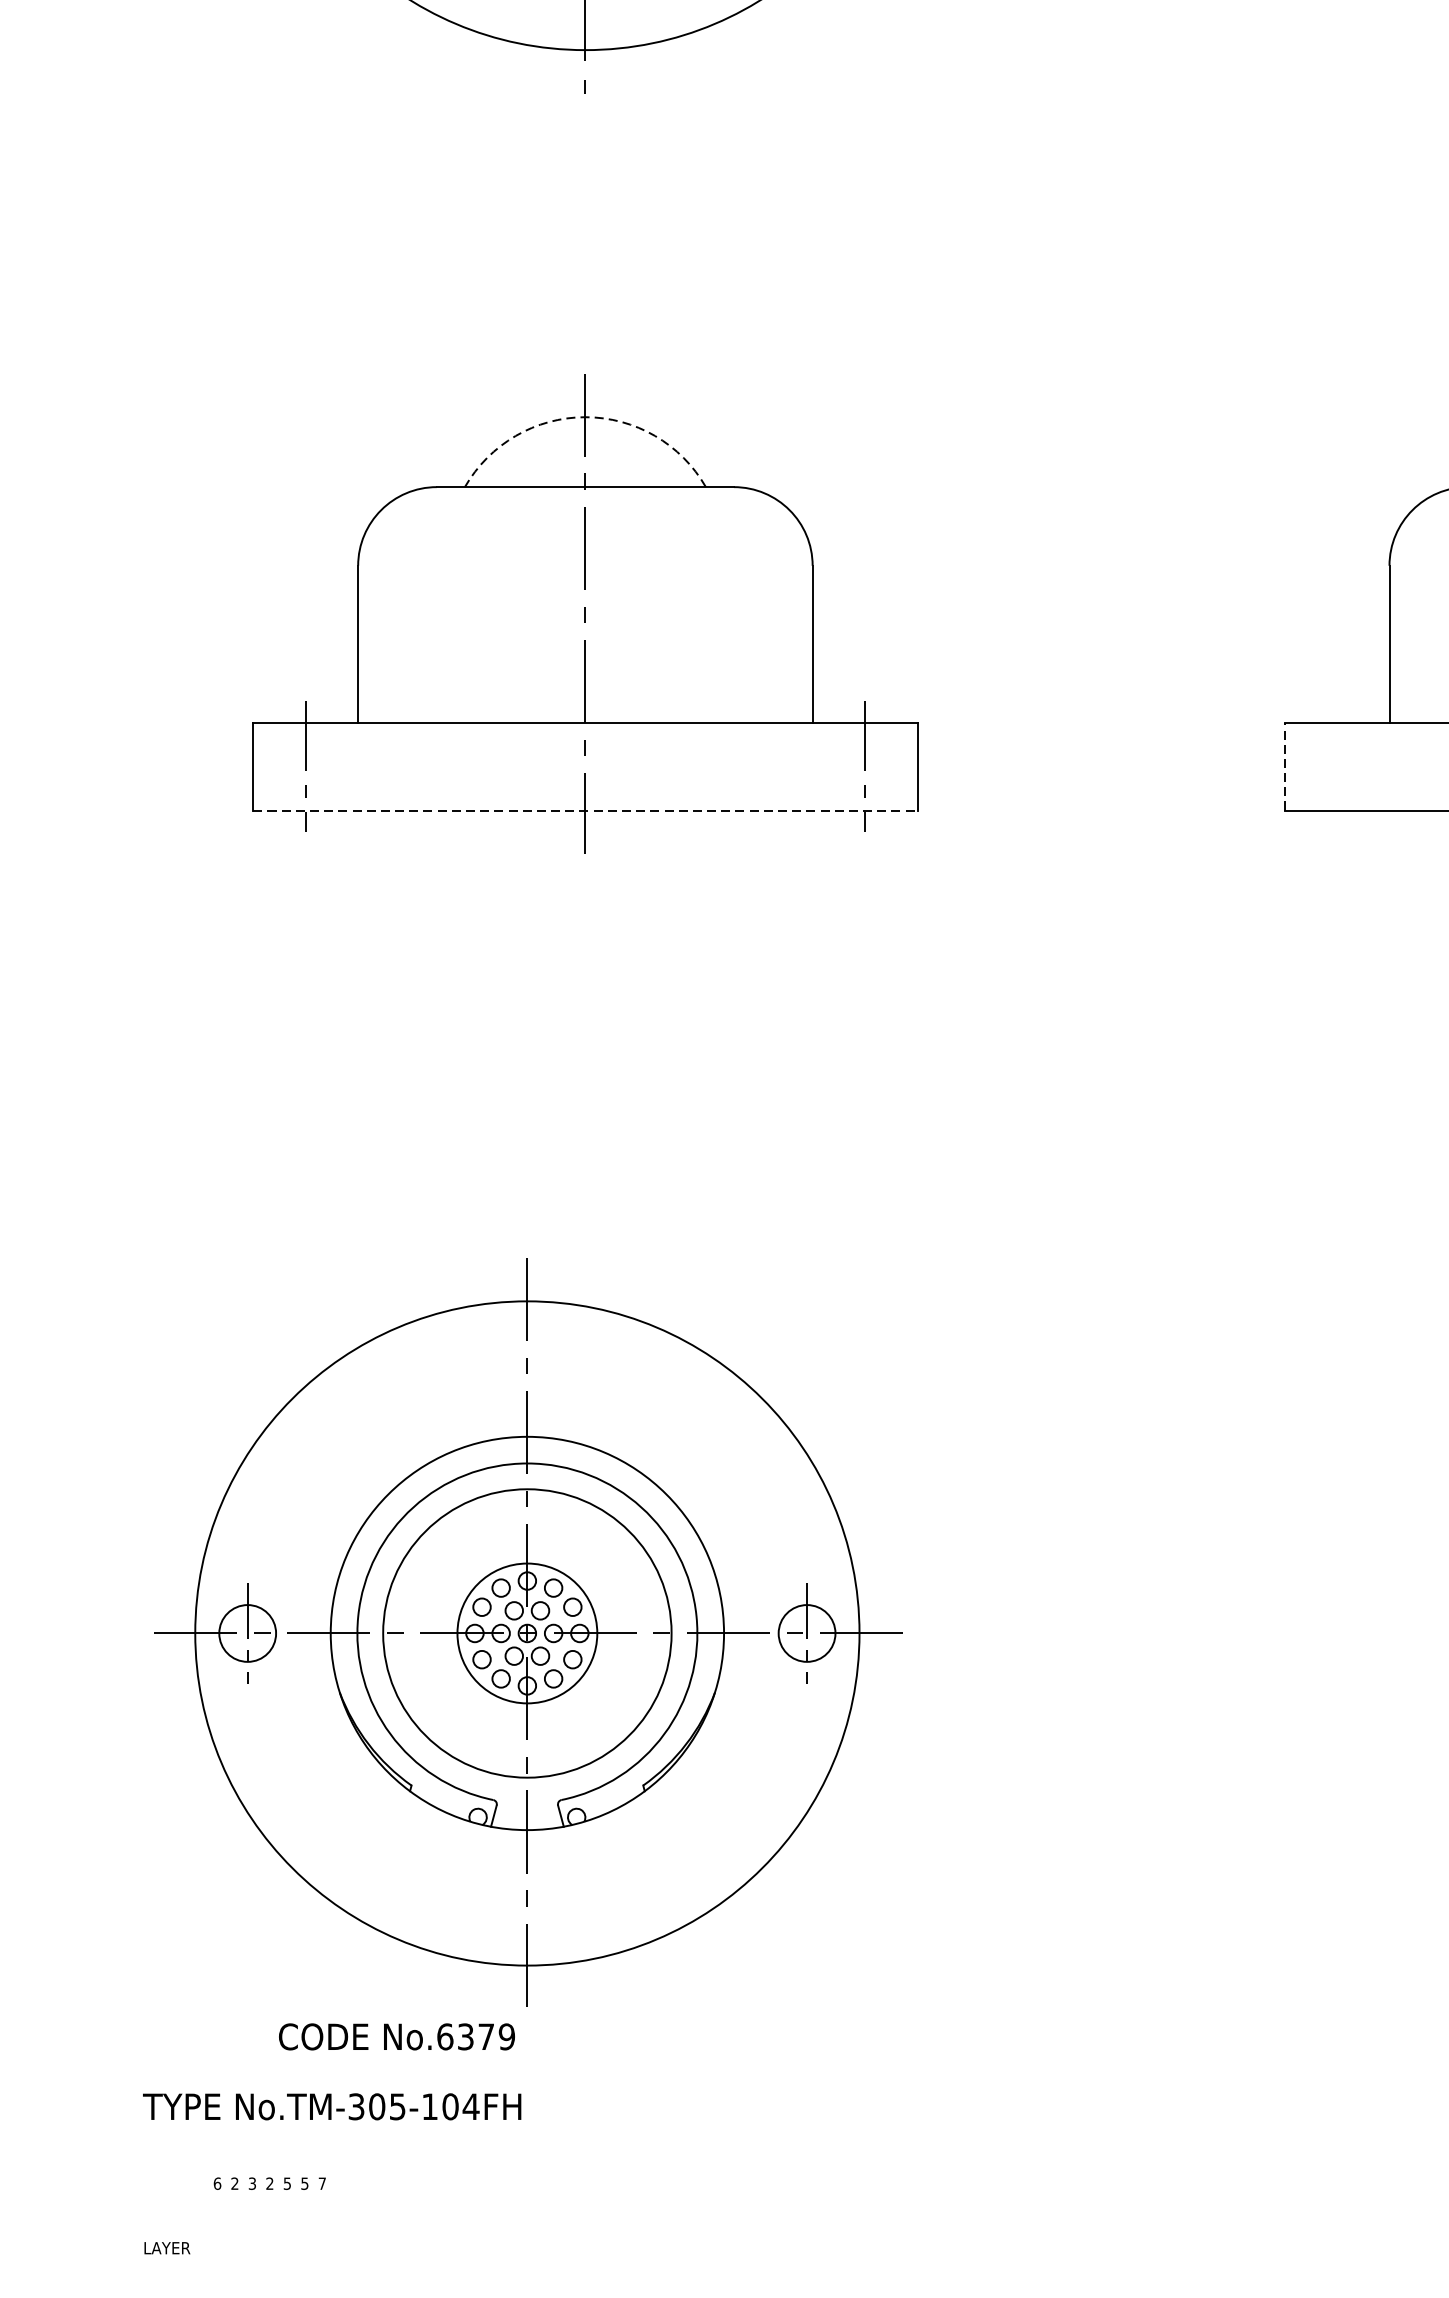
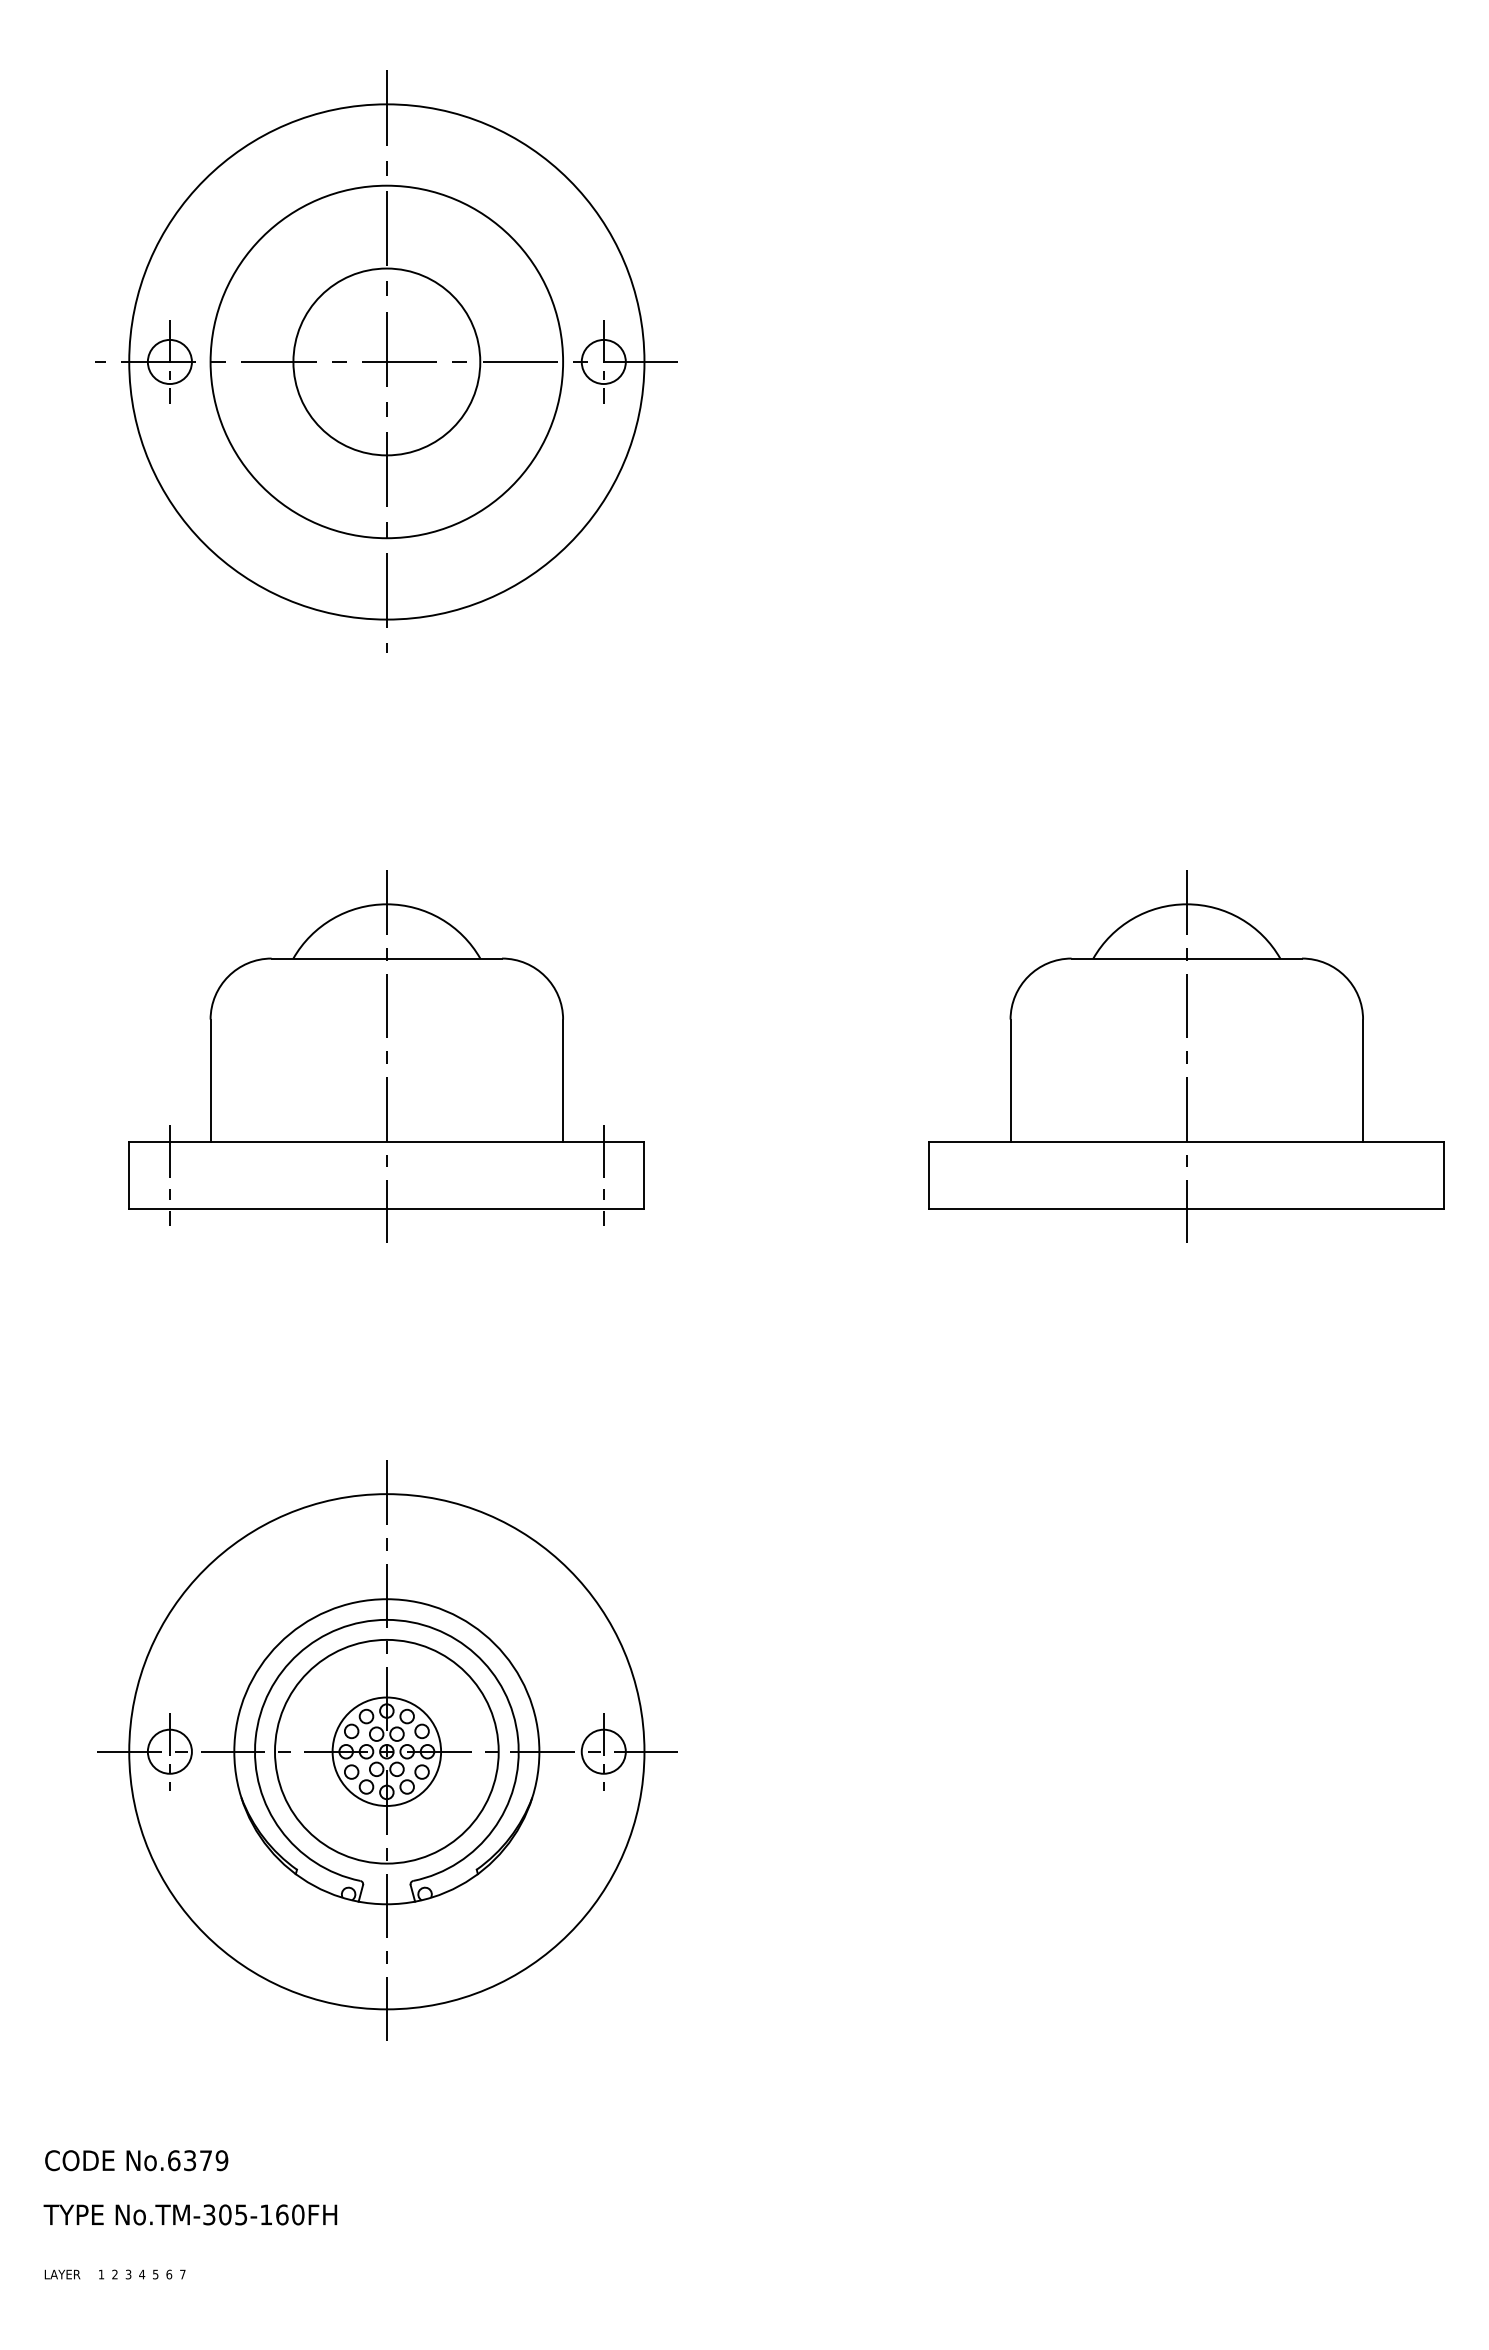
arc: (584, 417) -> (386, 904), dashed -> solid
line: (1284, 766) -> (929, 1175), dashed -> solid
line: (584, 810) -> (386, 1209), dashed -> solid
part: (528, 1631) -> (387, 1750), moved
text: (396, 2036) -> (136, 2160), moved
text: (461, 2106) -> (290, 2214), No.TM-305-104FH -> No.TM-305-160FH
text: (217, 2183) -> (101, 2274), 6 -> 1
text: (270, 2183) -> (142, 2274), 2 -> 4
text: (305, 2183) -> (169, 2274), 5 -> 6
text: (167, 2248) -> (62, 2274), moved

